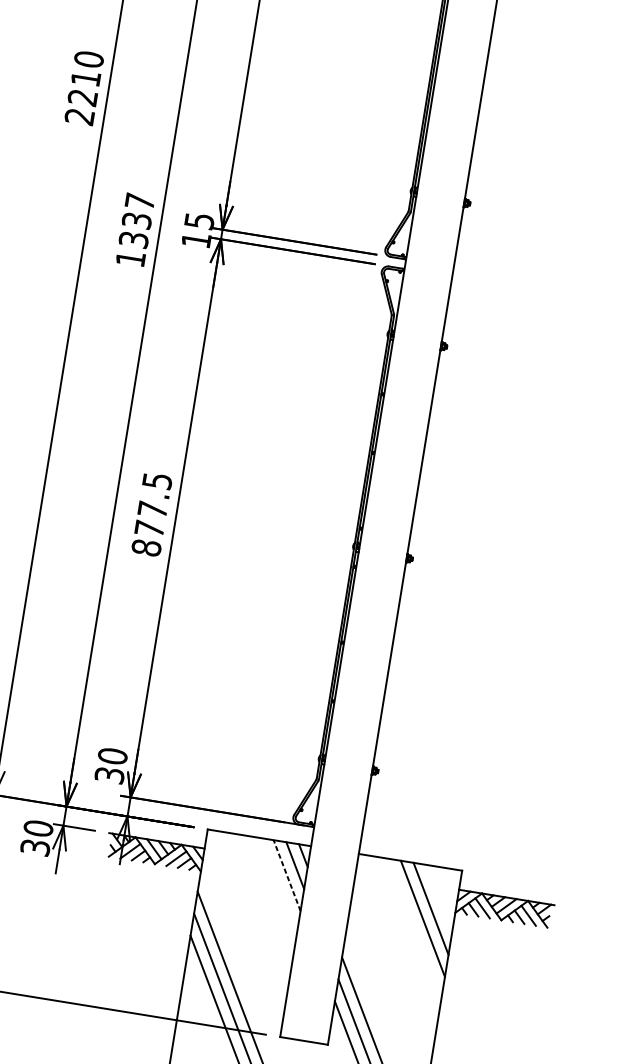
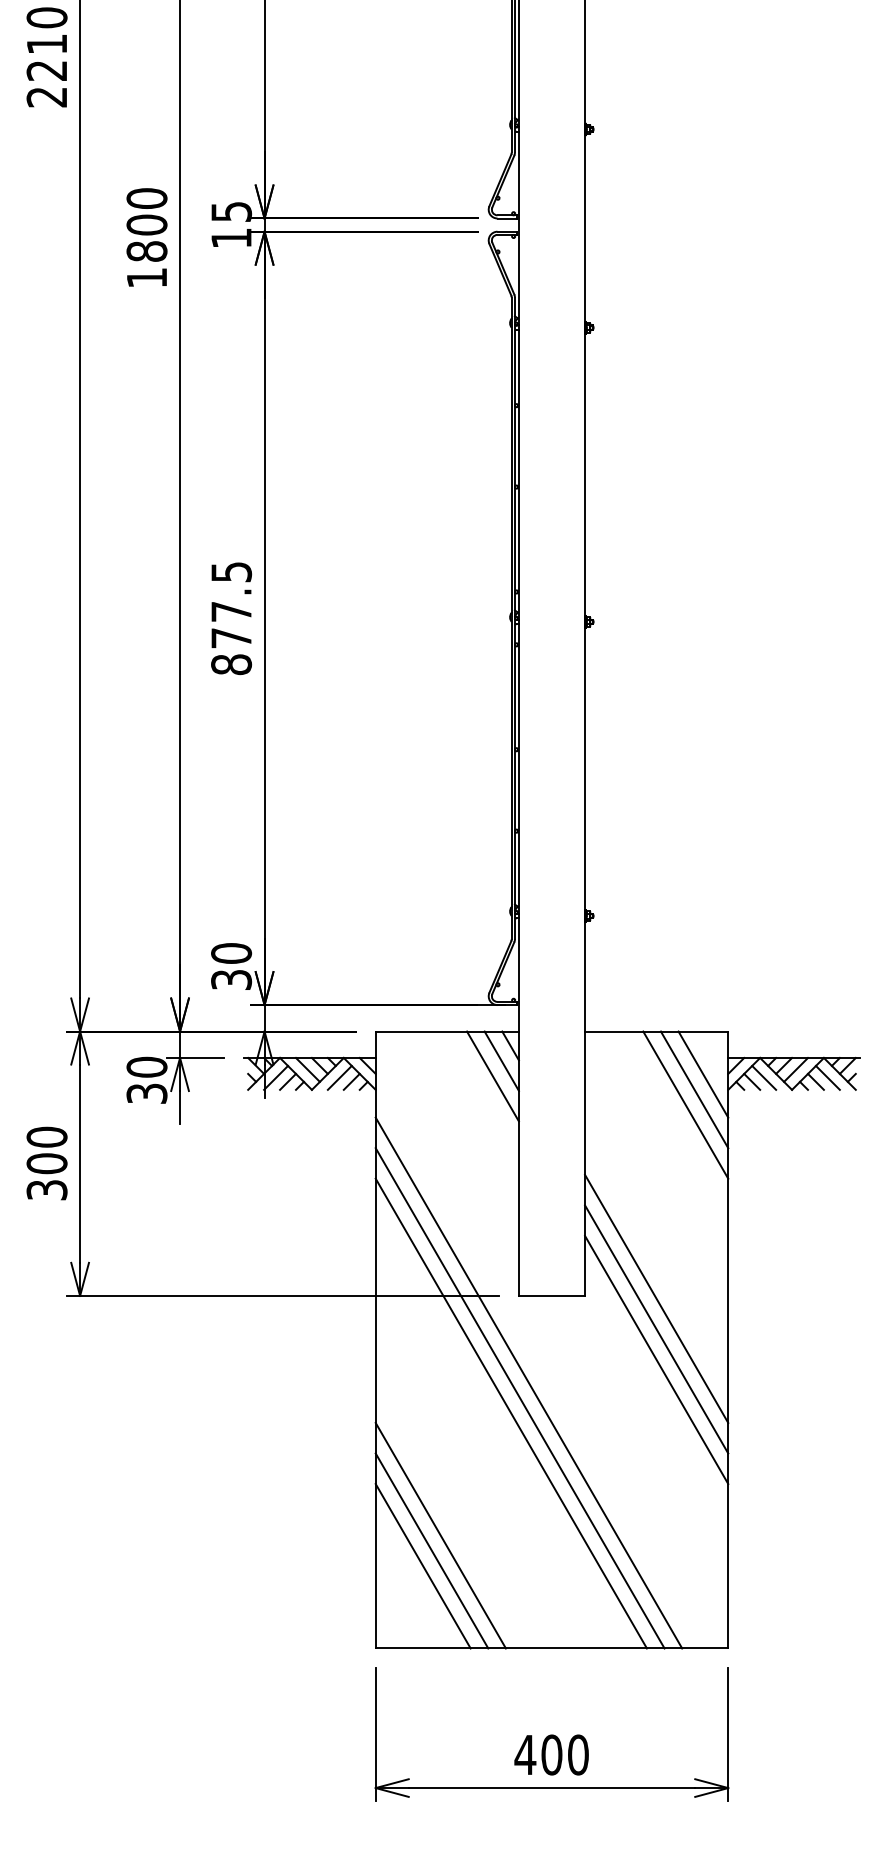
text: (136, 220) -> (146, 224), 1337 -> 1800
line: (286, 875) -> (492, 1076), dashed -> solid
line: (439, 898) -> (703, 1074), added

